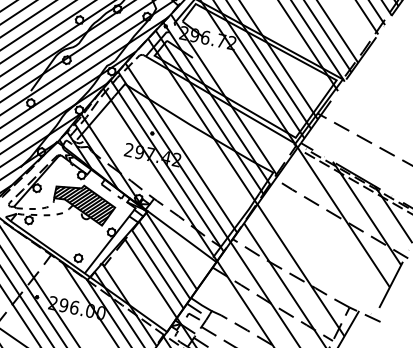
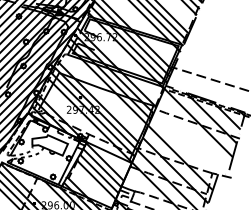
hatch: (83, 203) -> (49, 145), removed

